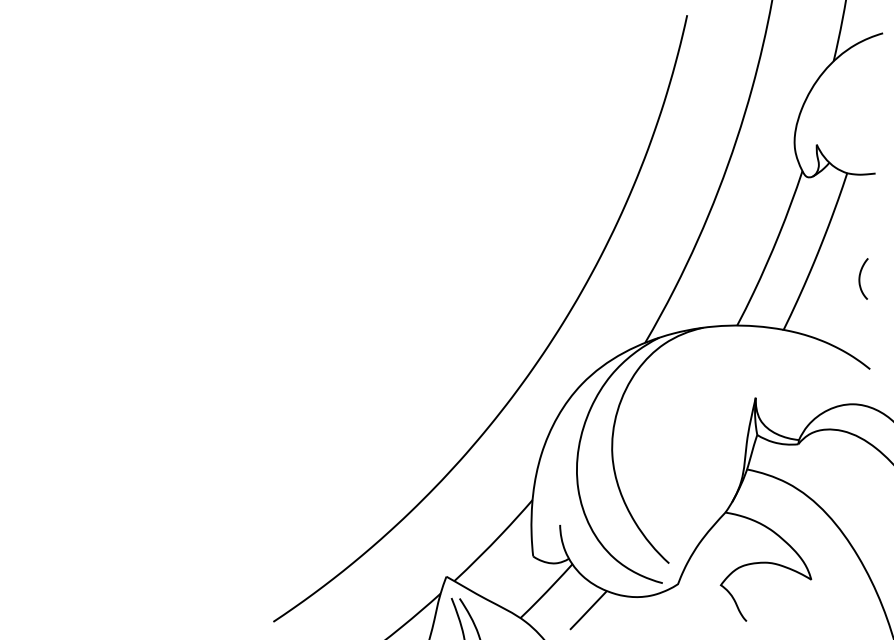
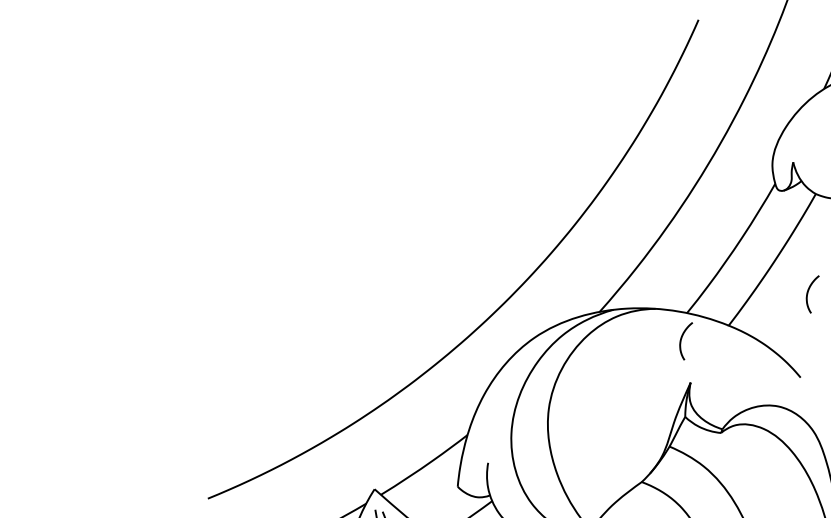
curve: (737, 354) -> (681, 339), added

